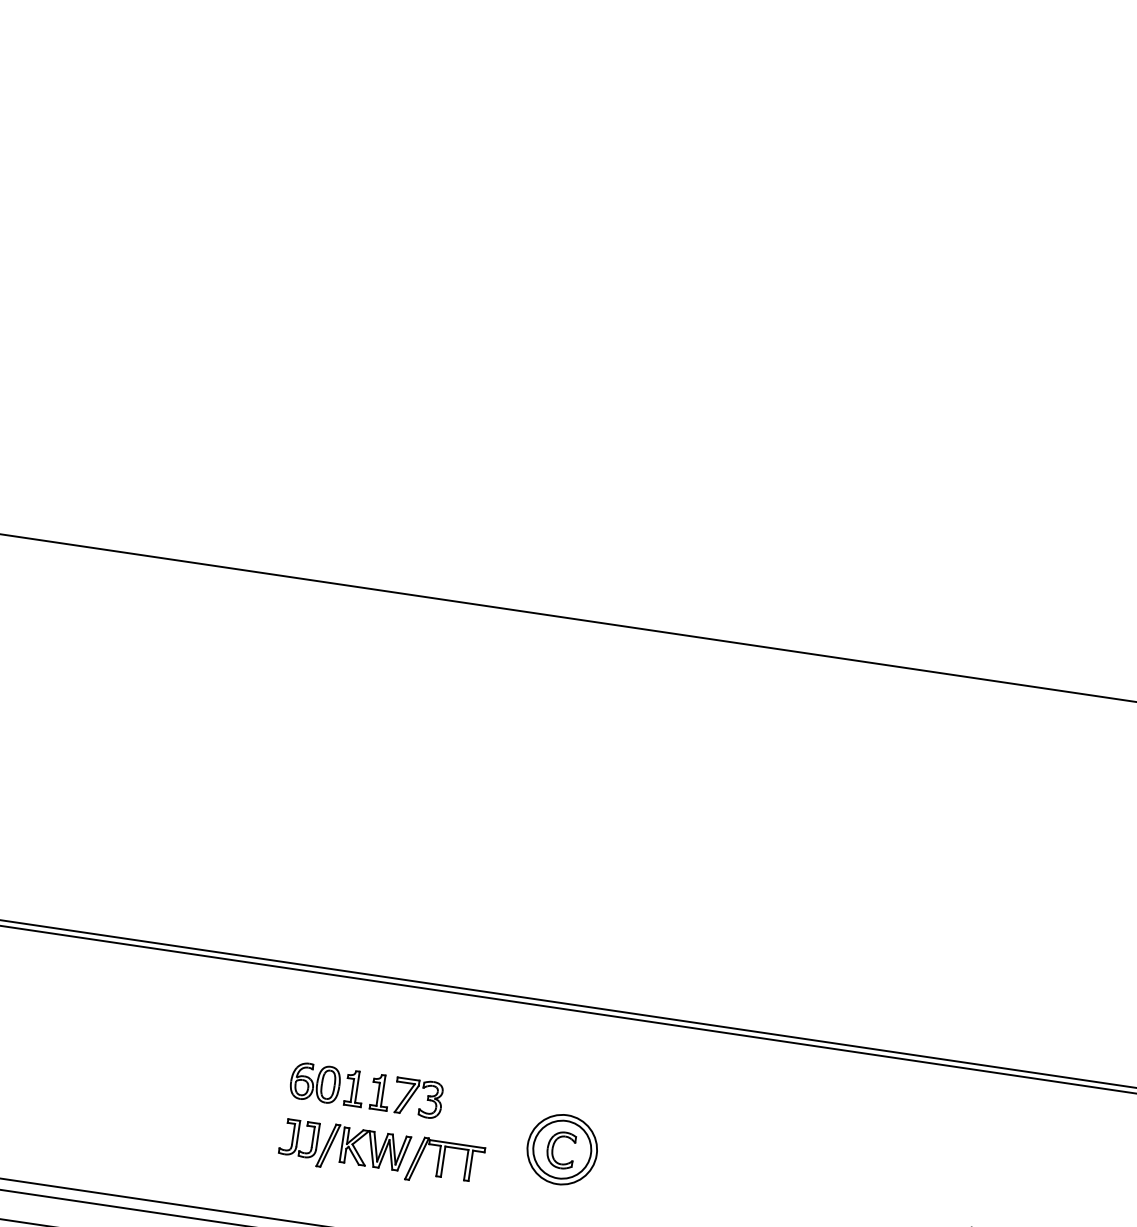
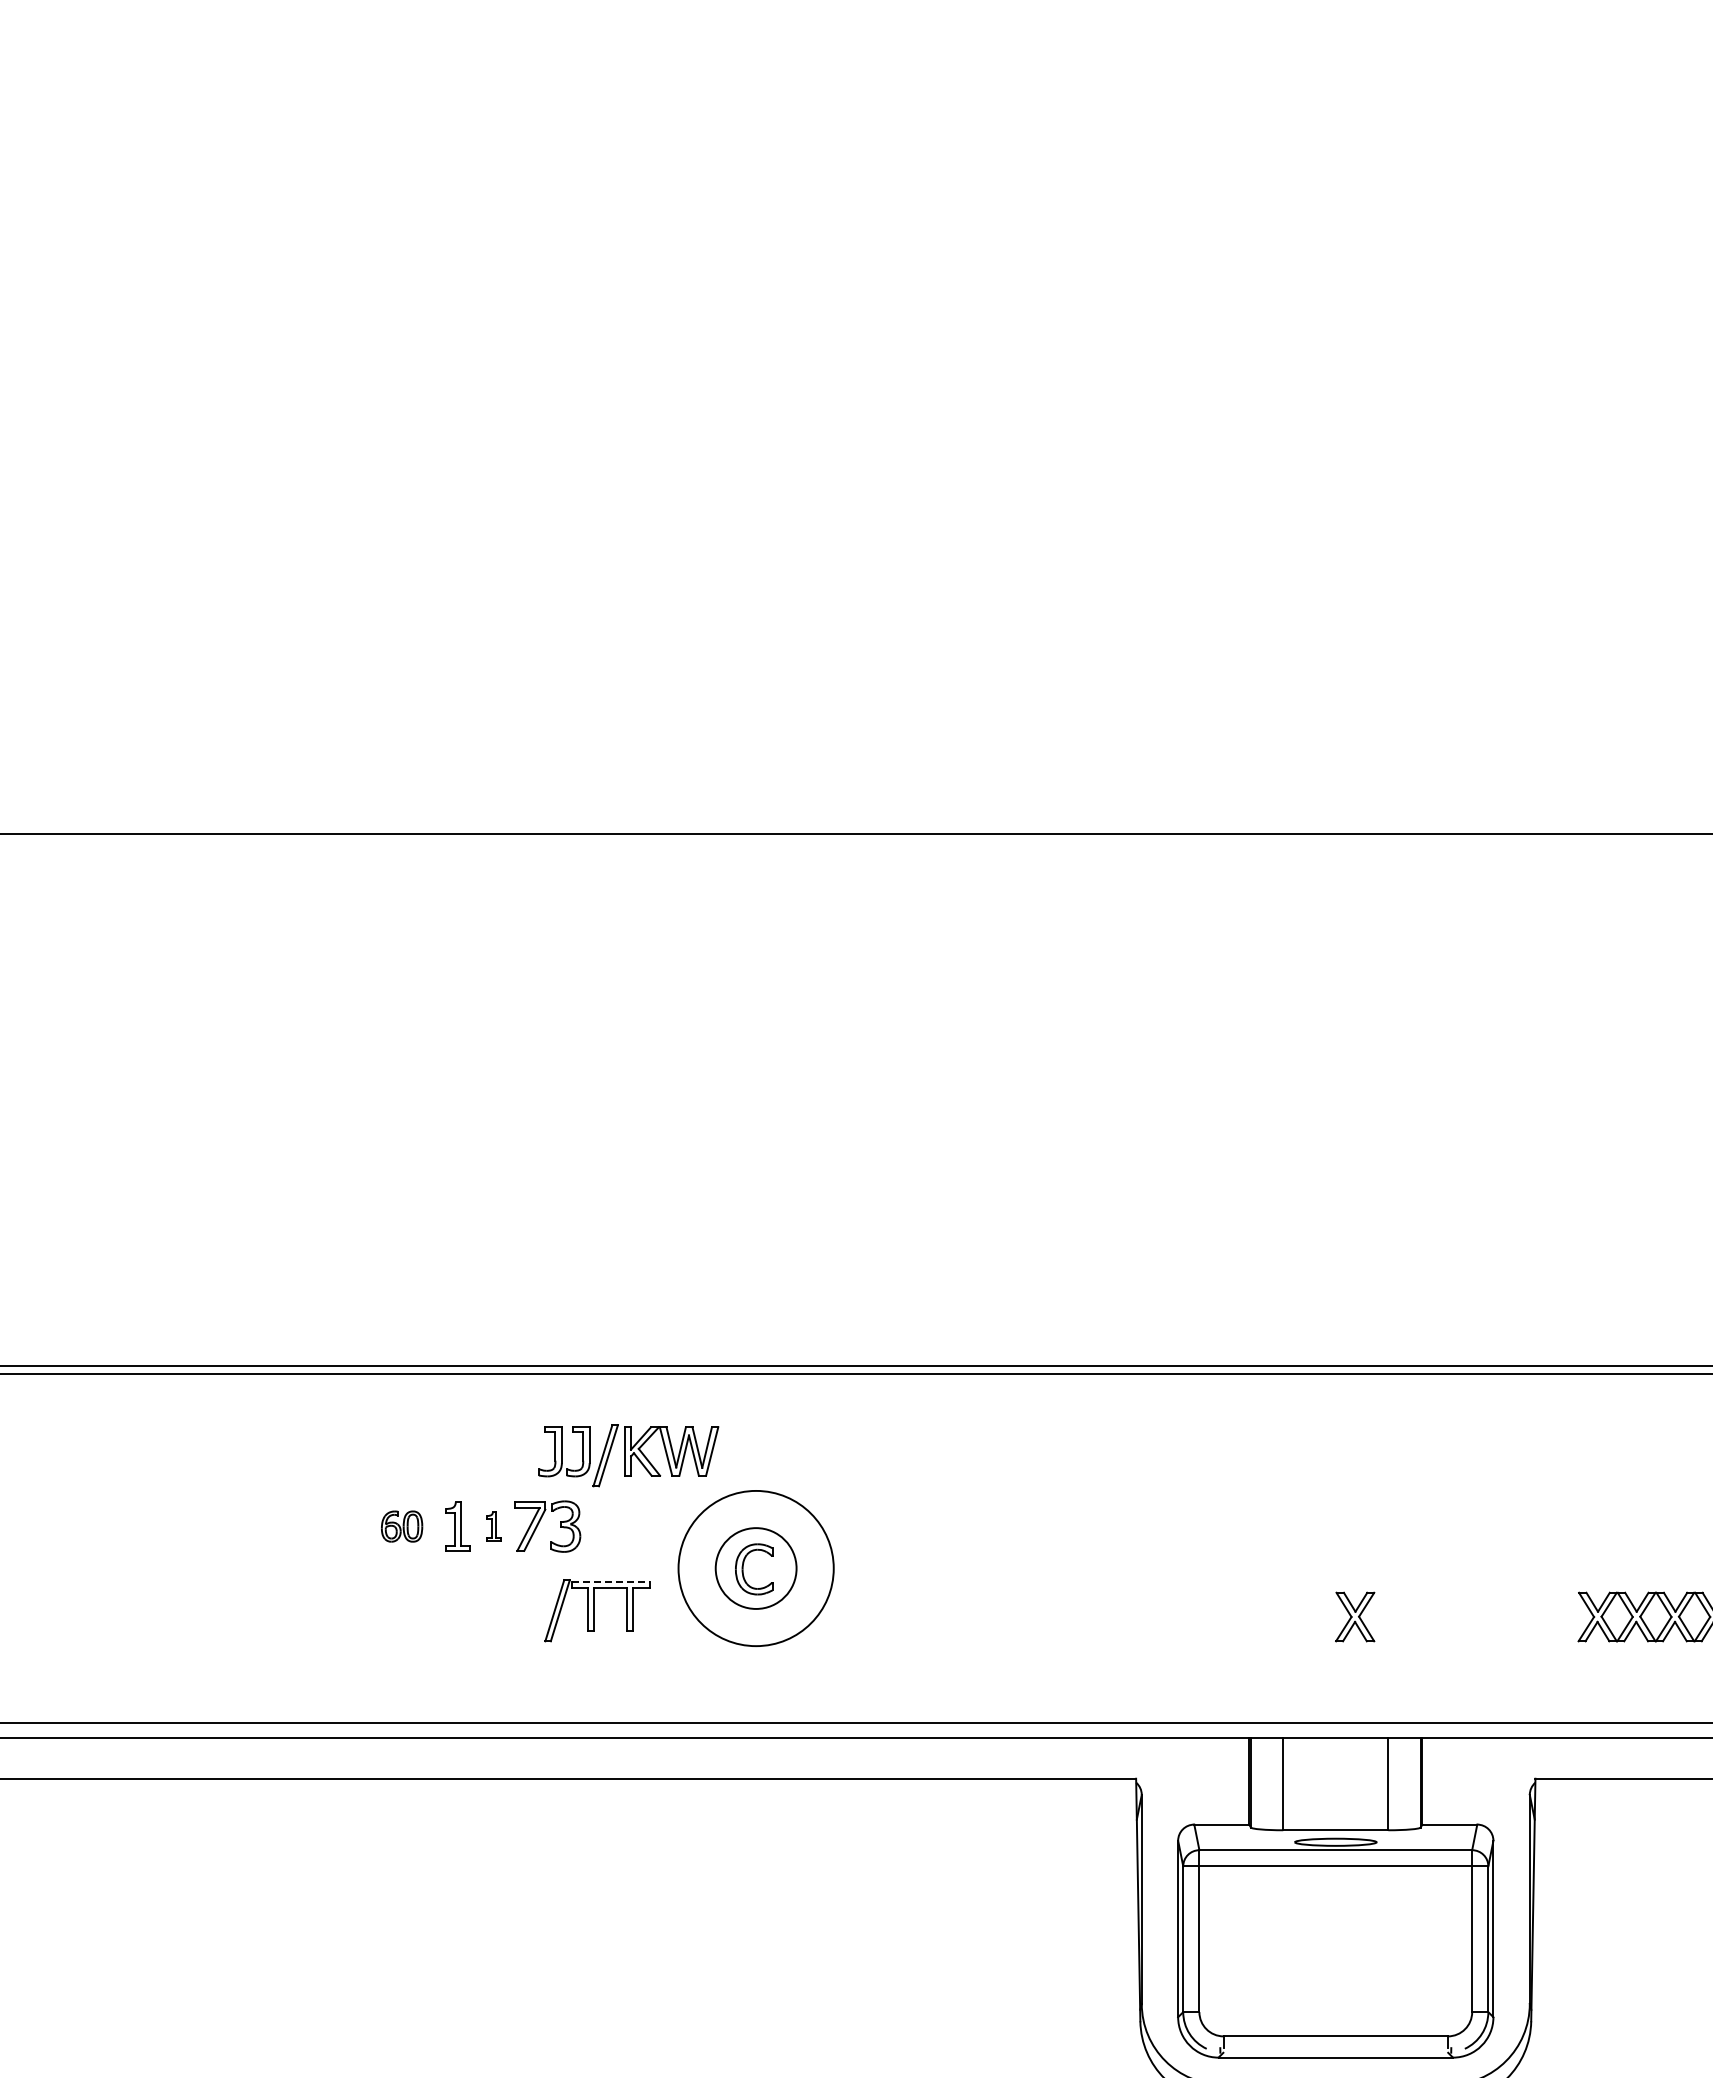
part: (314, 1082) -> (401, 1526), size x0.6
part: (380, 1092) -> (493, 1526), size x0.6
line: (457, 1144) -> (610, 1582), solid -> dashed
part: (344, 1147) -> (628, 1455), moved
circle: (561, 1149) -> (755, 1568), size x1.6

